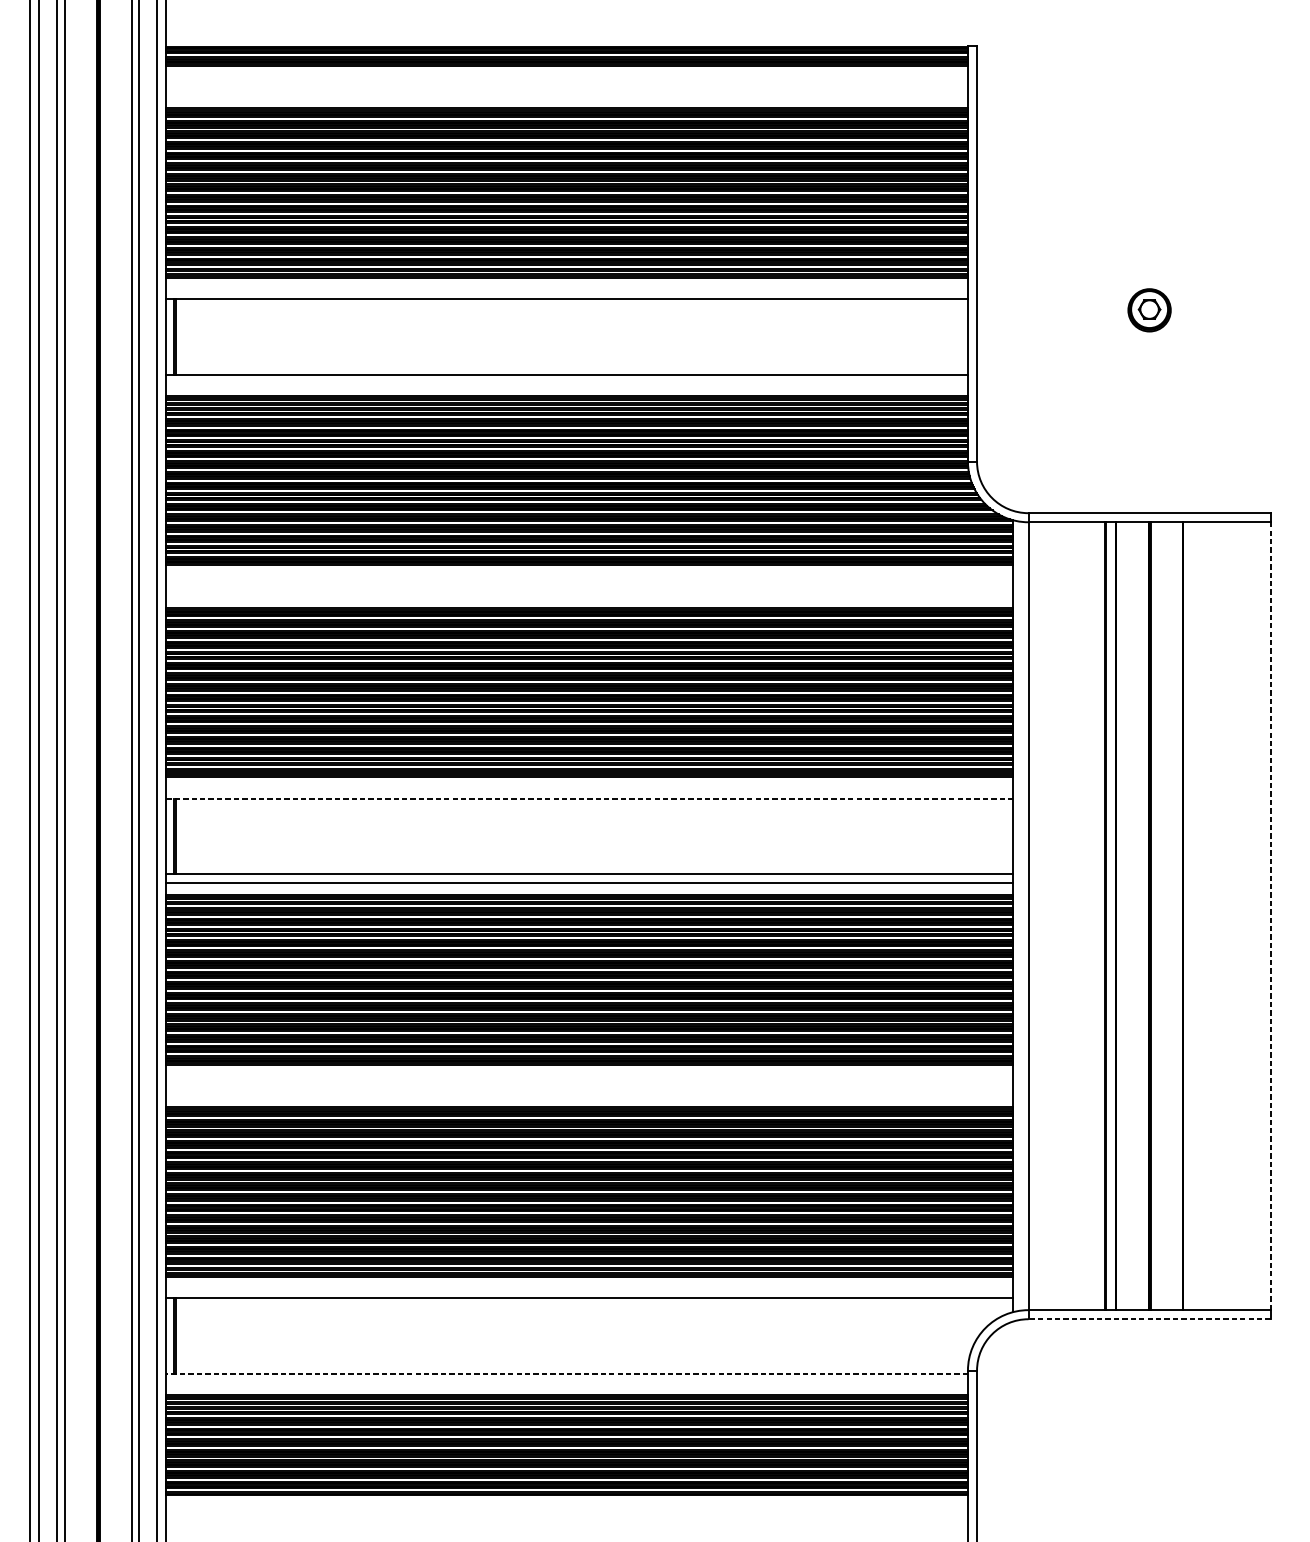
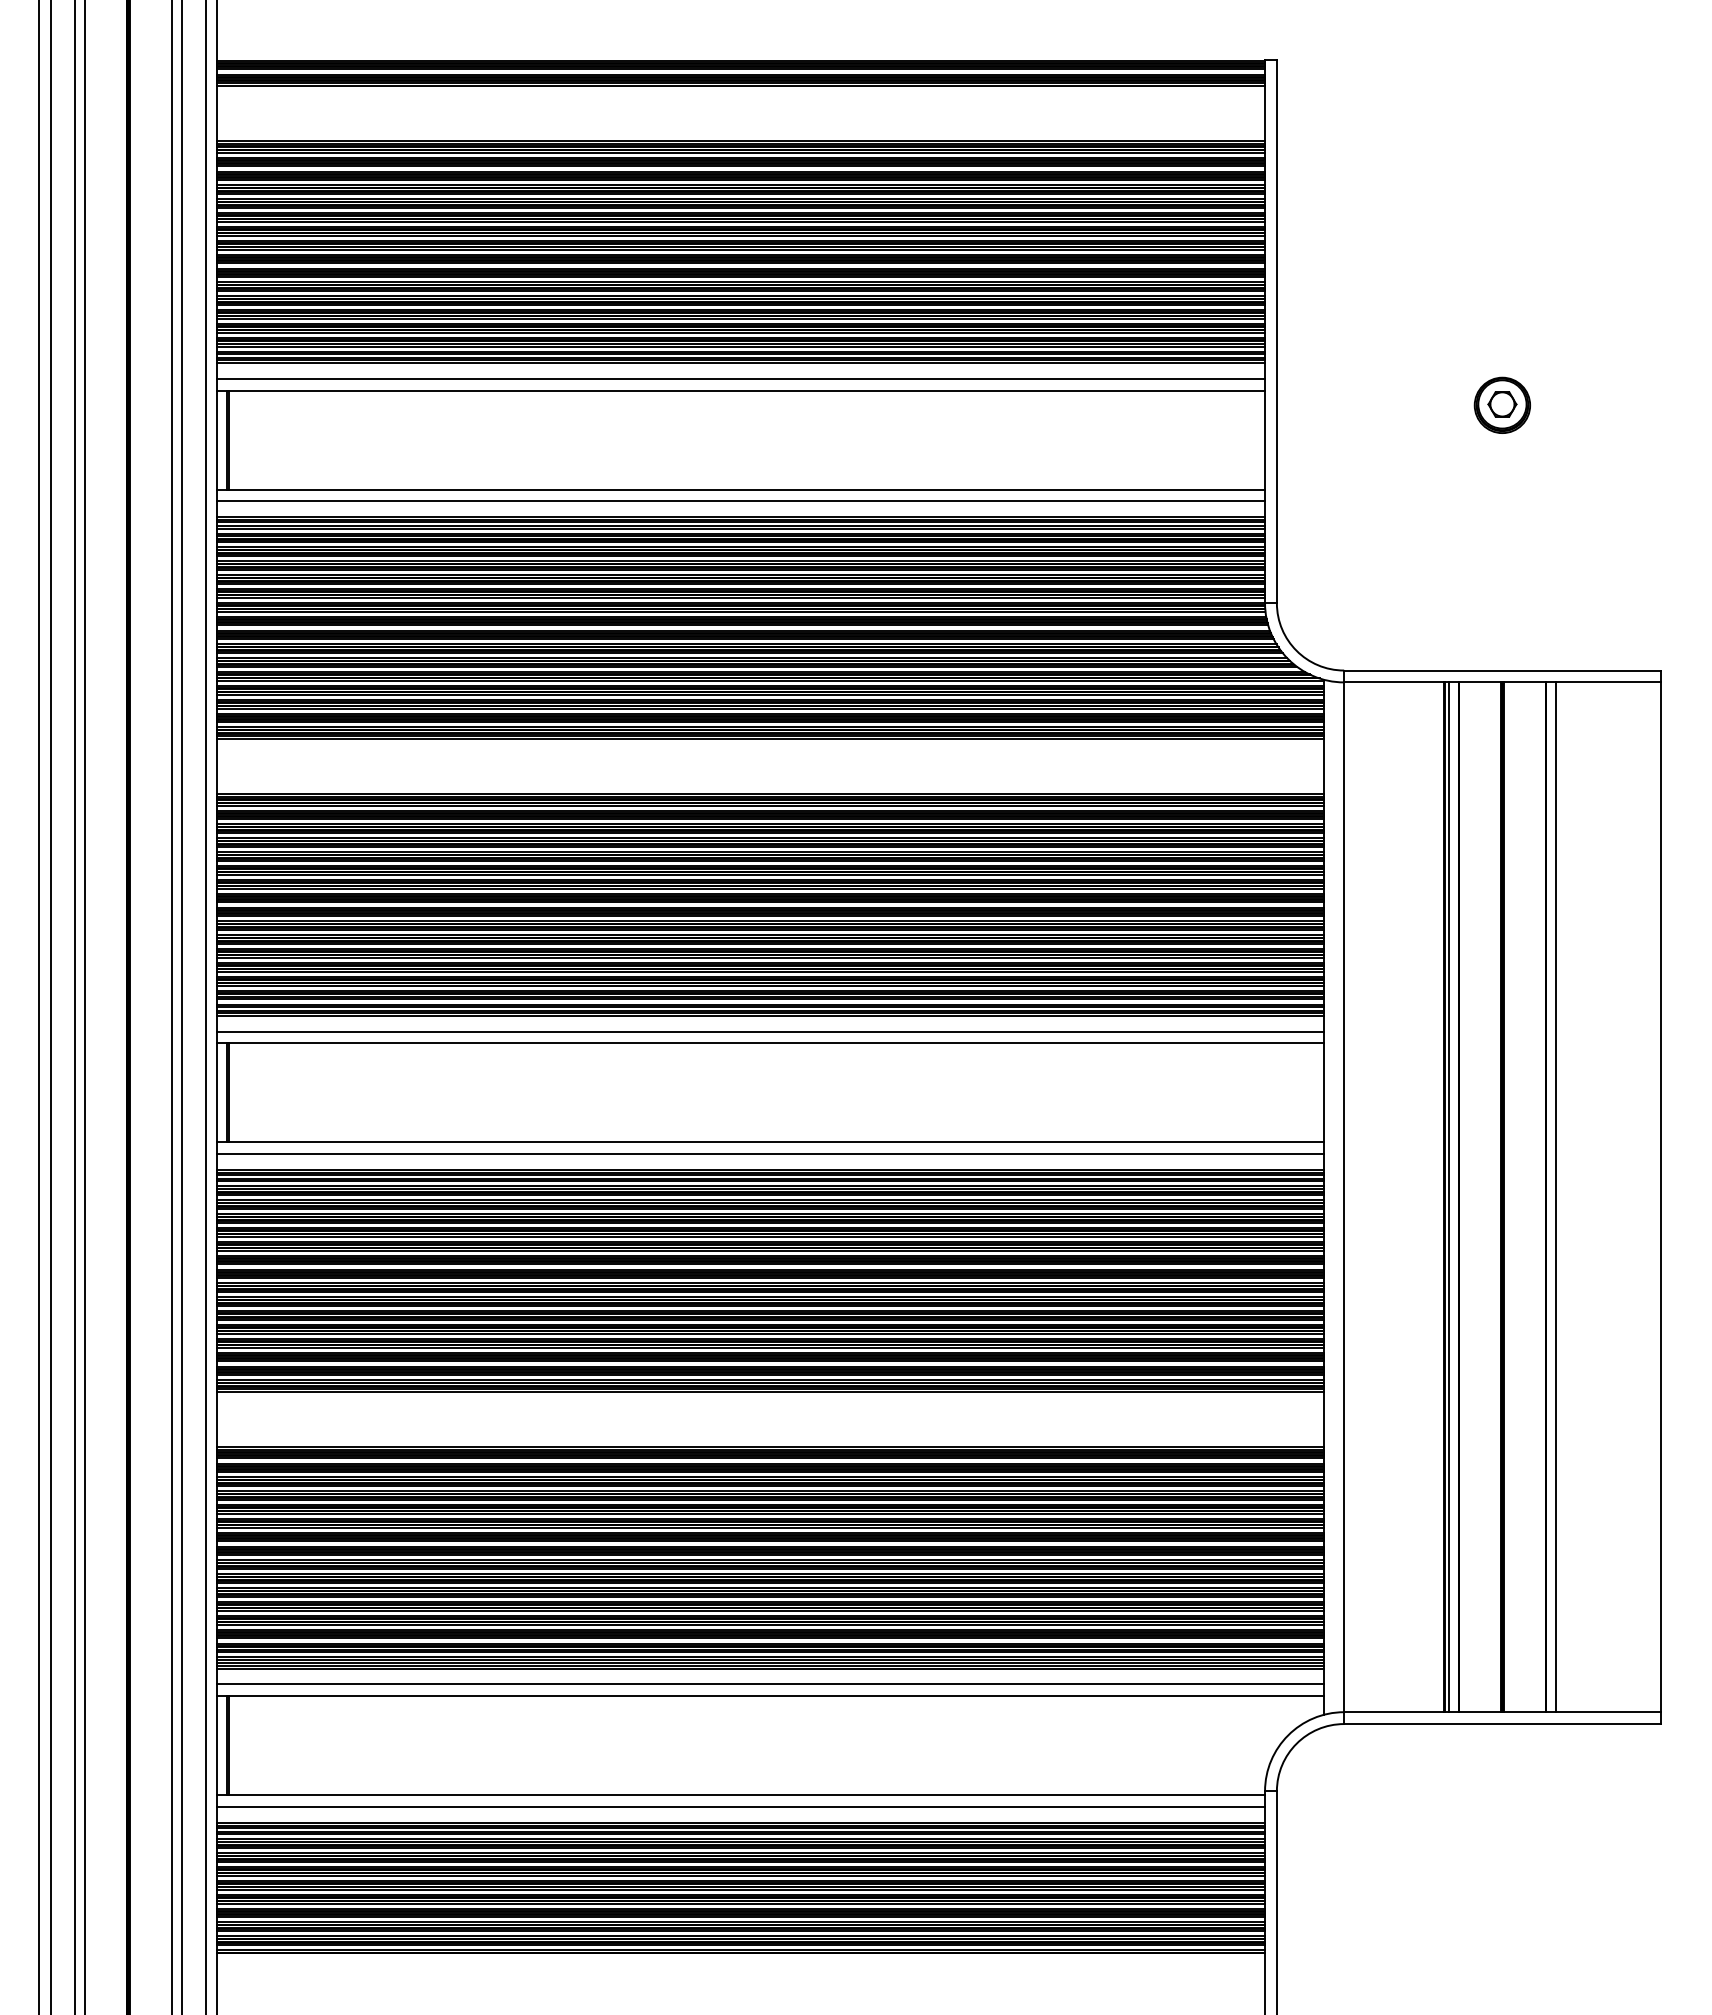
line: (567, 289) -> (741, 378), added
line: (567, 383) -> (741, 501), added
line: (589, 789) -> (770, 1031), added
line: (589, 798) -> (770, 1043), dashed -> solid
line: (1108, 916) -> (1448, 1197), added
line: (1190, 916) -> (1555, 1197), added
line: (1270, 916) -> (1660, 1197), dashed -> solid
line: (589, 1288) -> (770, 1684), added
line: (1148, 1319) -> (1501, 1724), dashed -> solid
line: (567, 1373) -> (741, 1795), dashed -> solid
line: (567, 1383) -> (741, 1807), added

